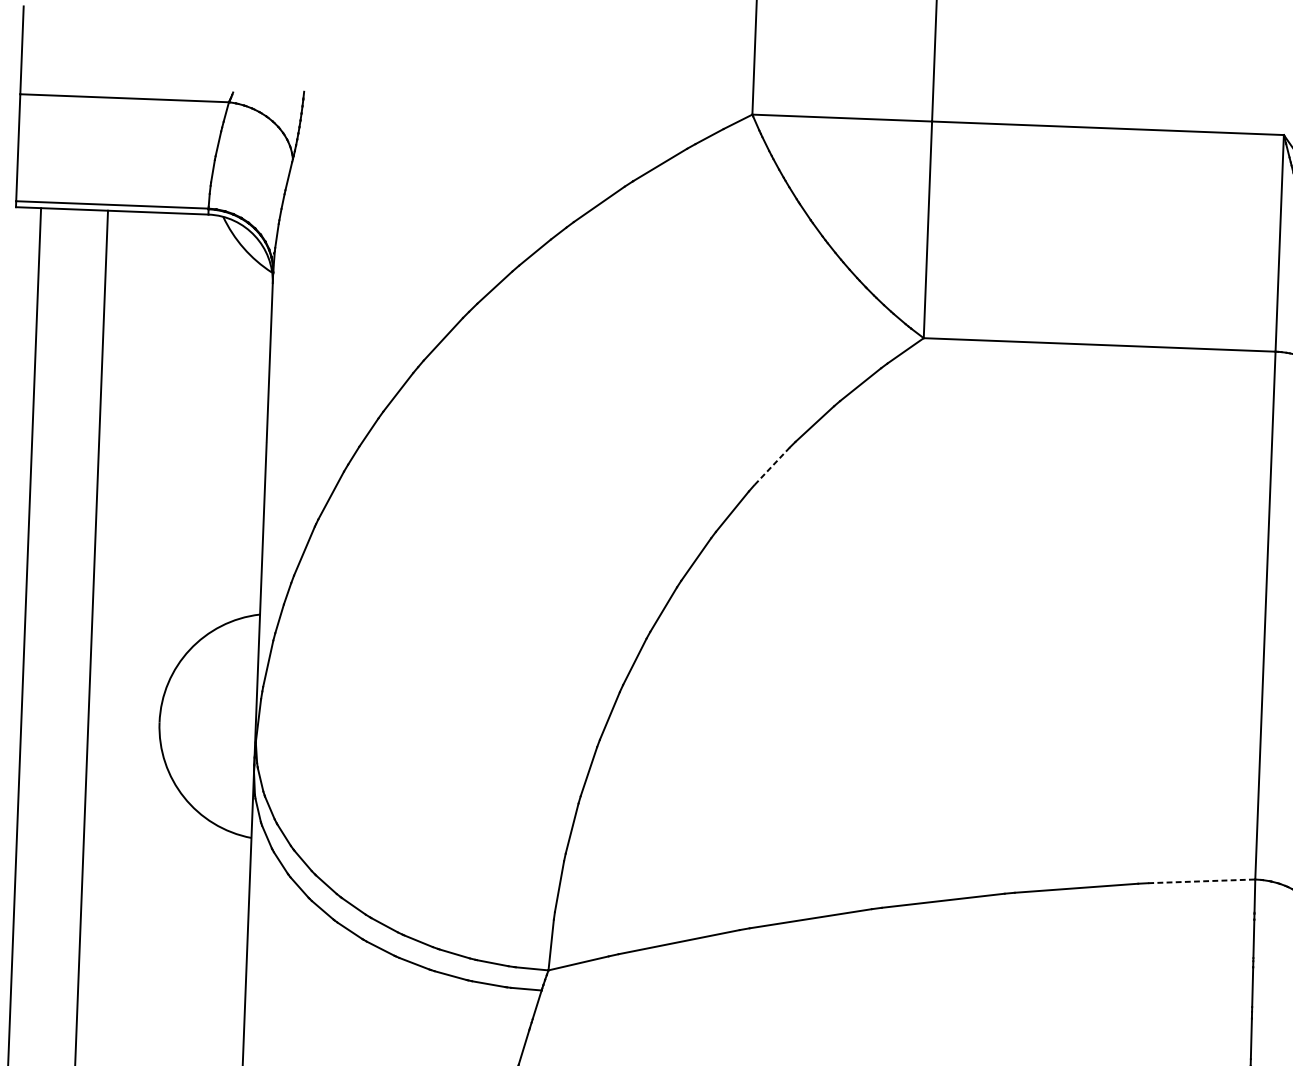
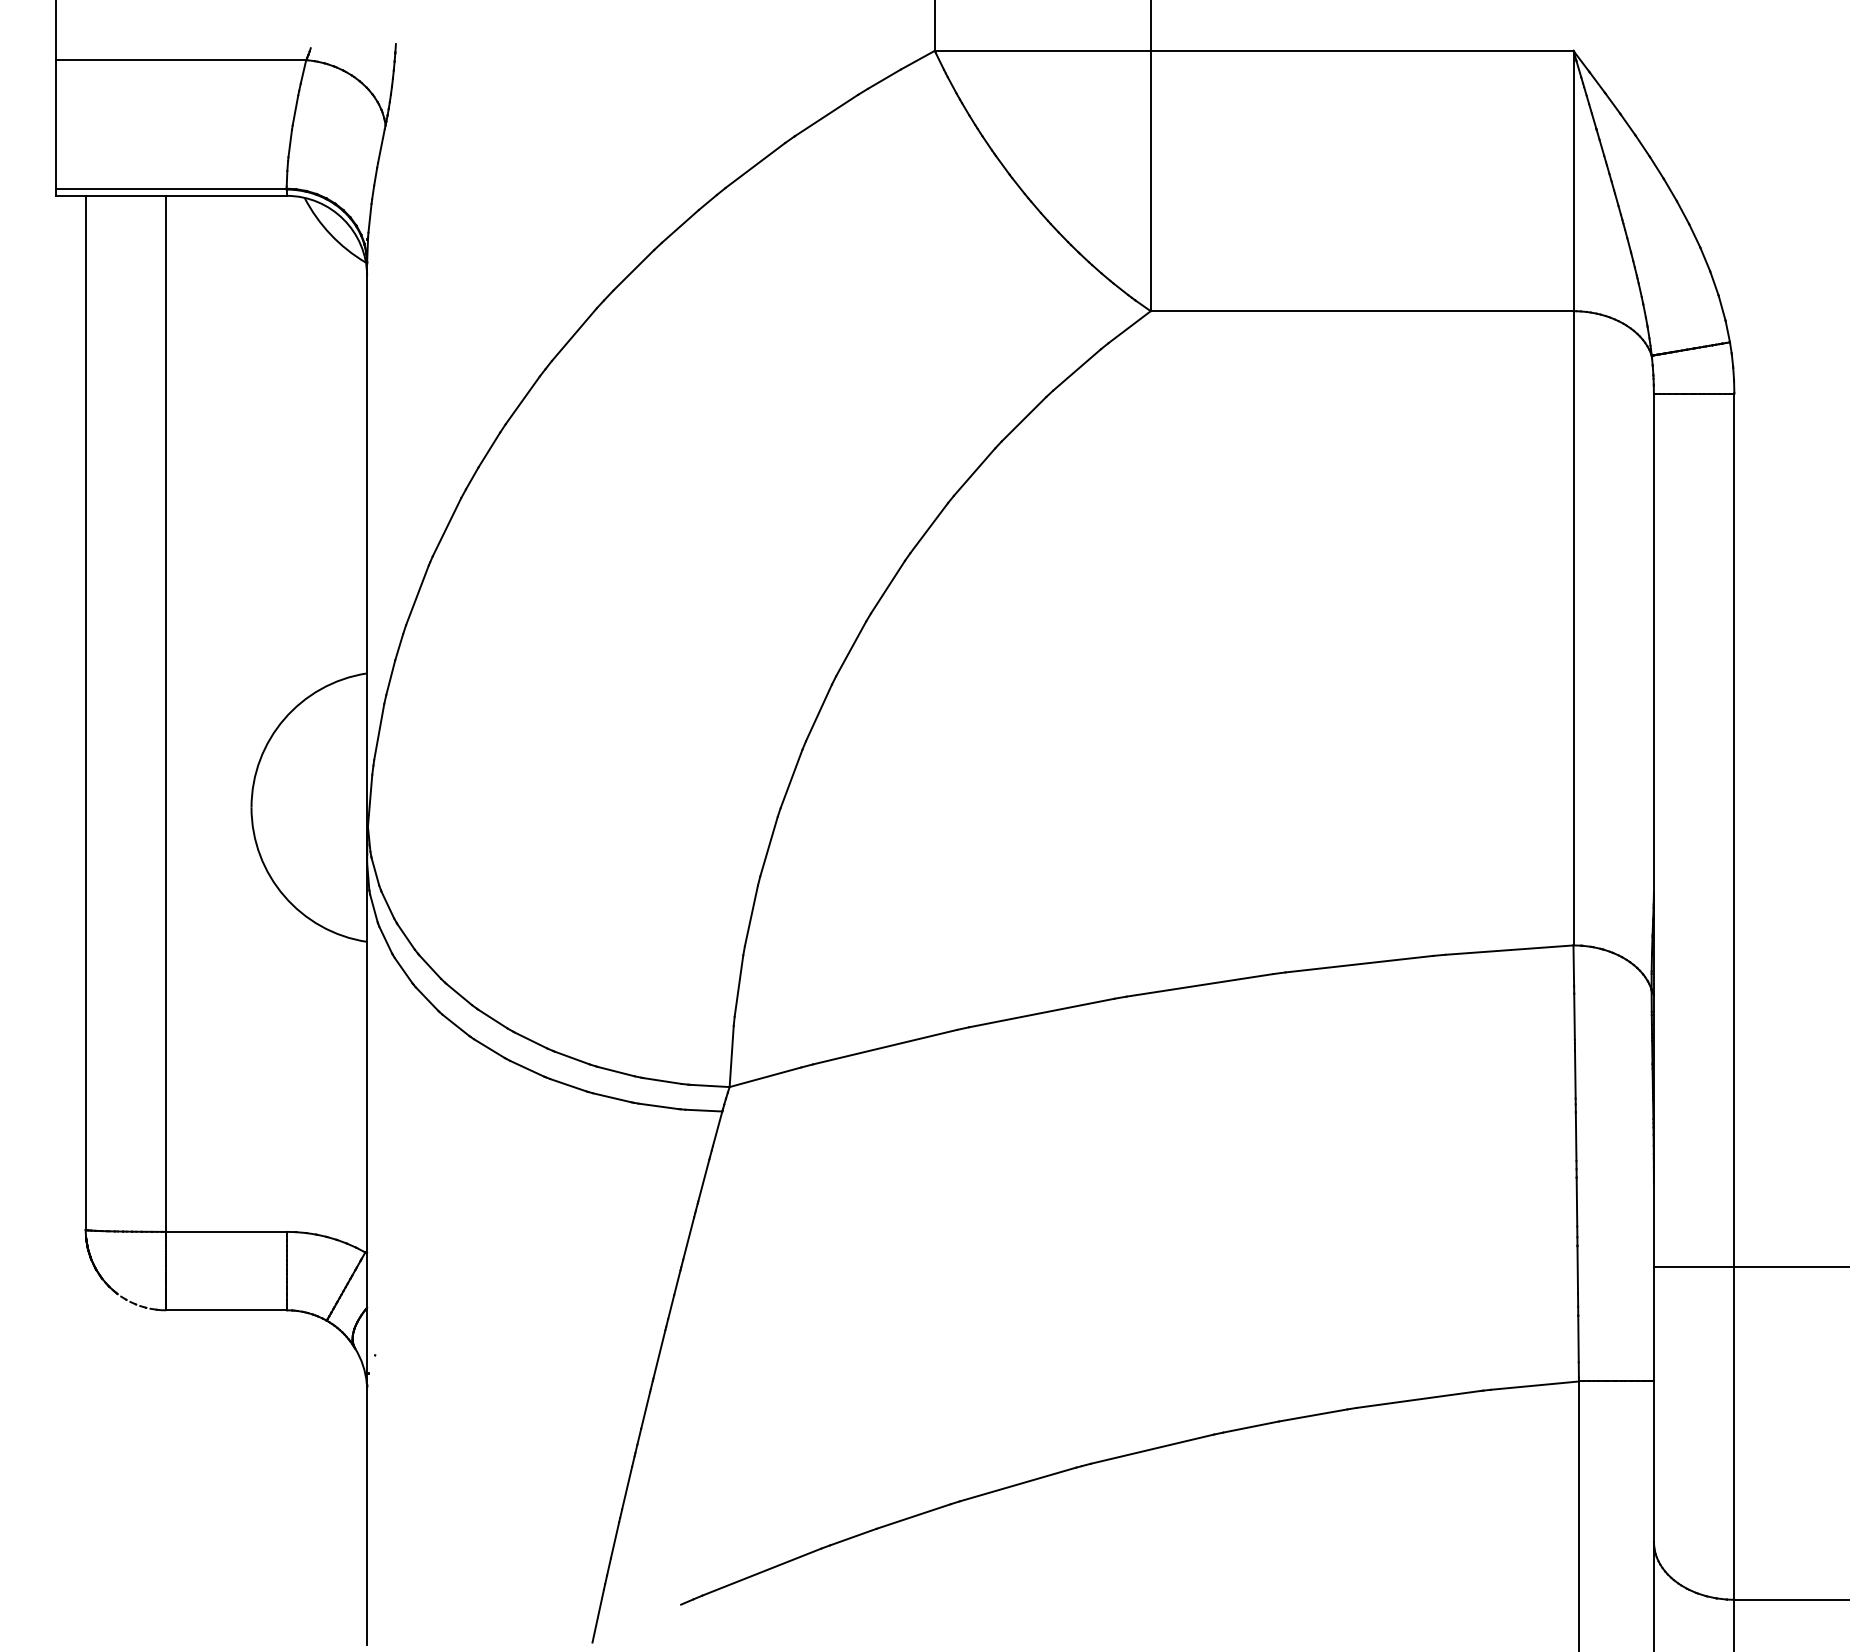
line: (771, 466) -> (974, 472), dashed -> solid
line: (1201, 881) -> (1509, 950), dashed -> solid

